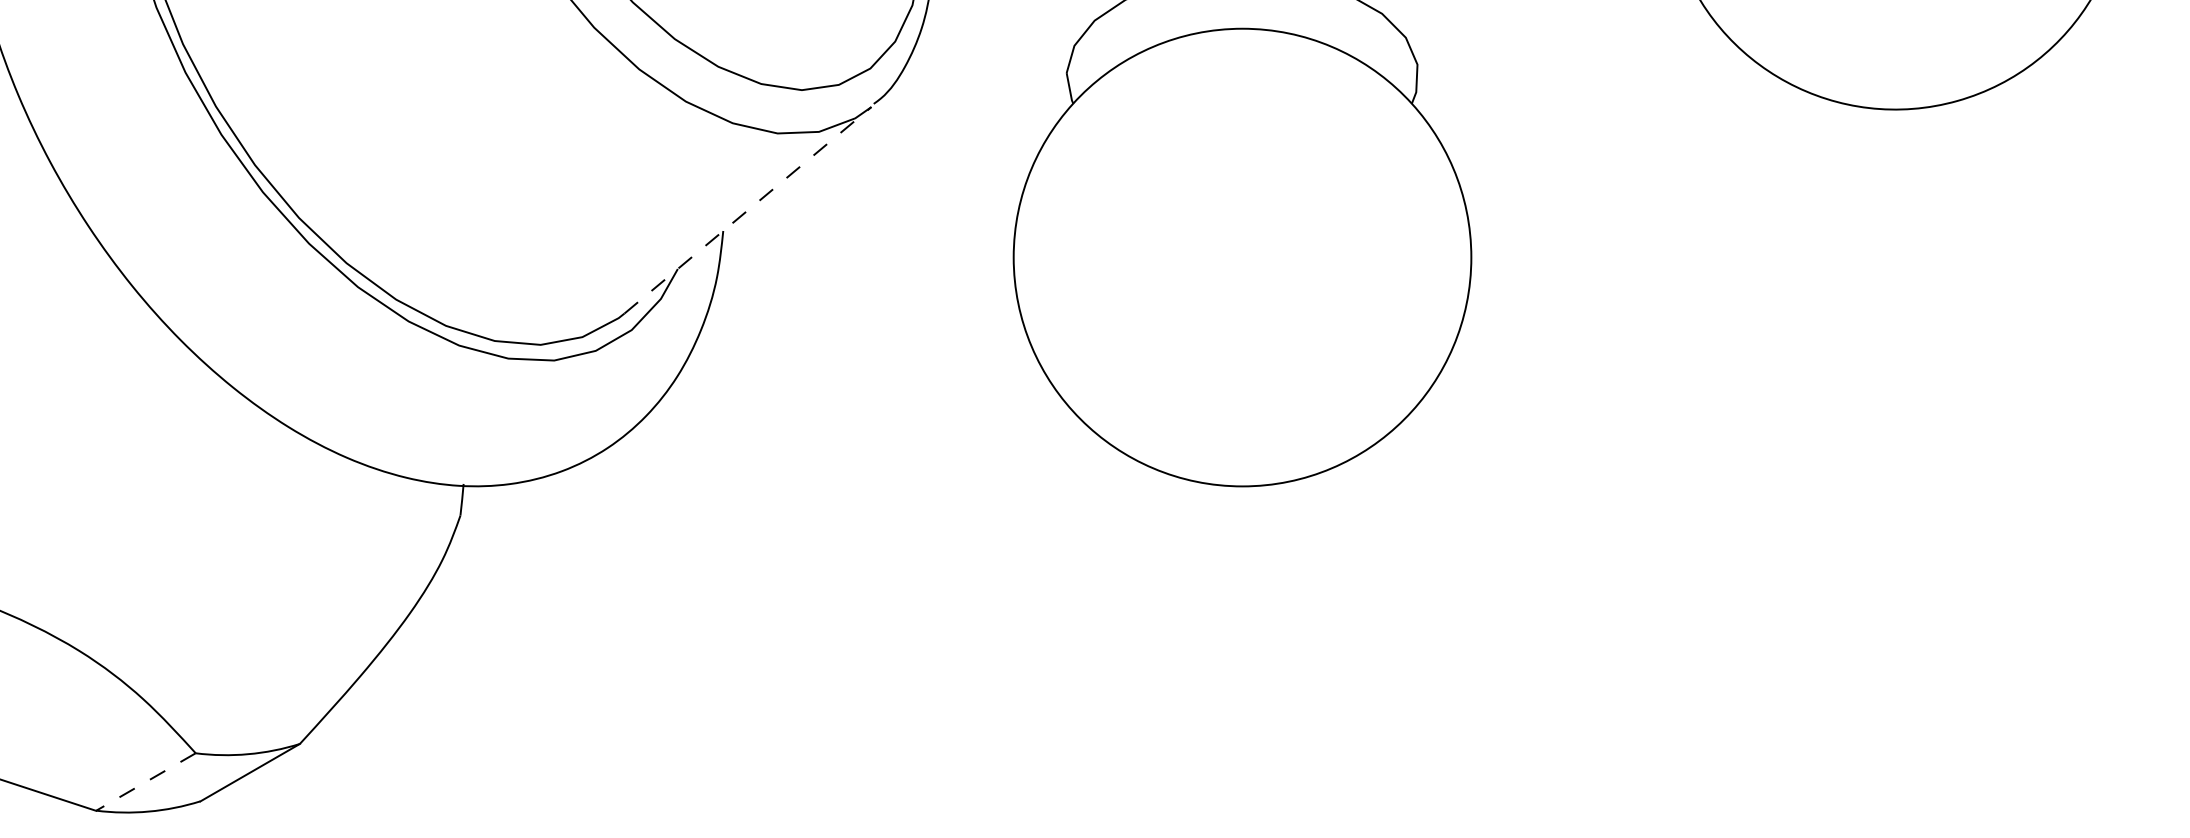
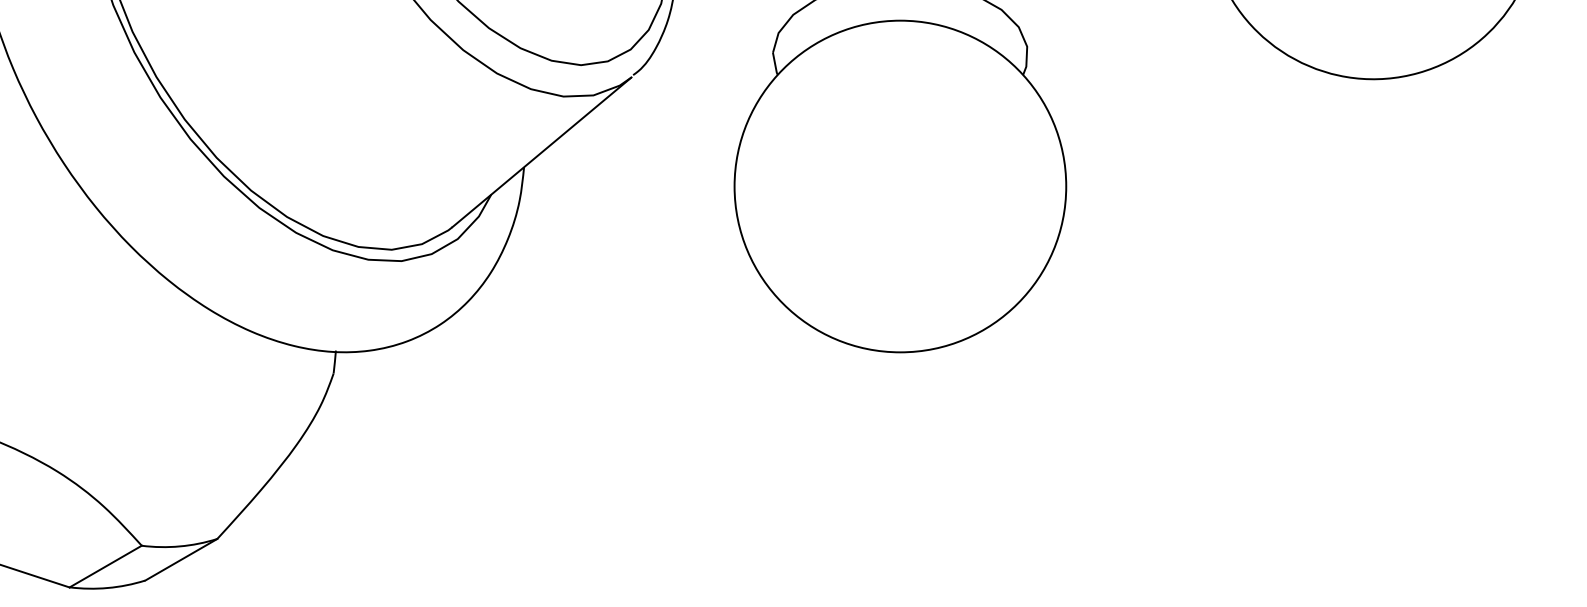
line: (747, 210) -> (541, 152), dashed -> solid
line: (145, 782) -> (105, 566), dashed -> solid

